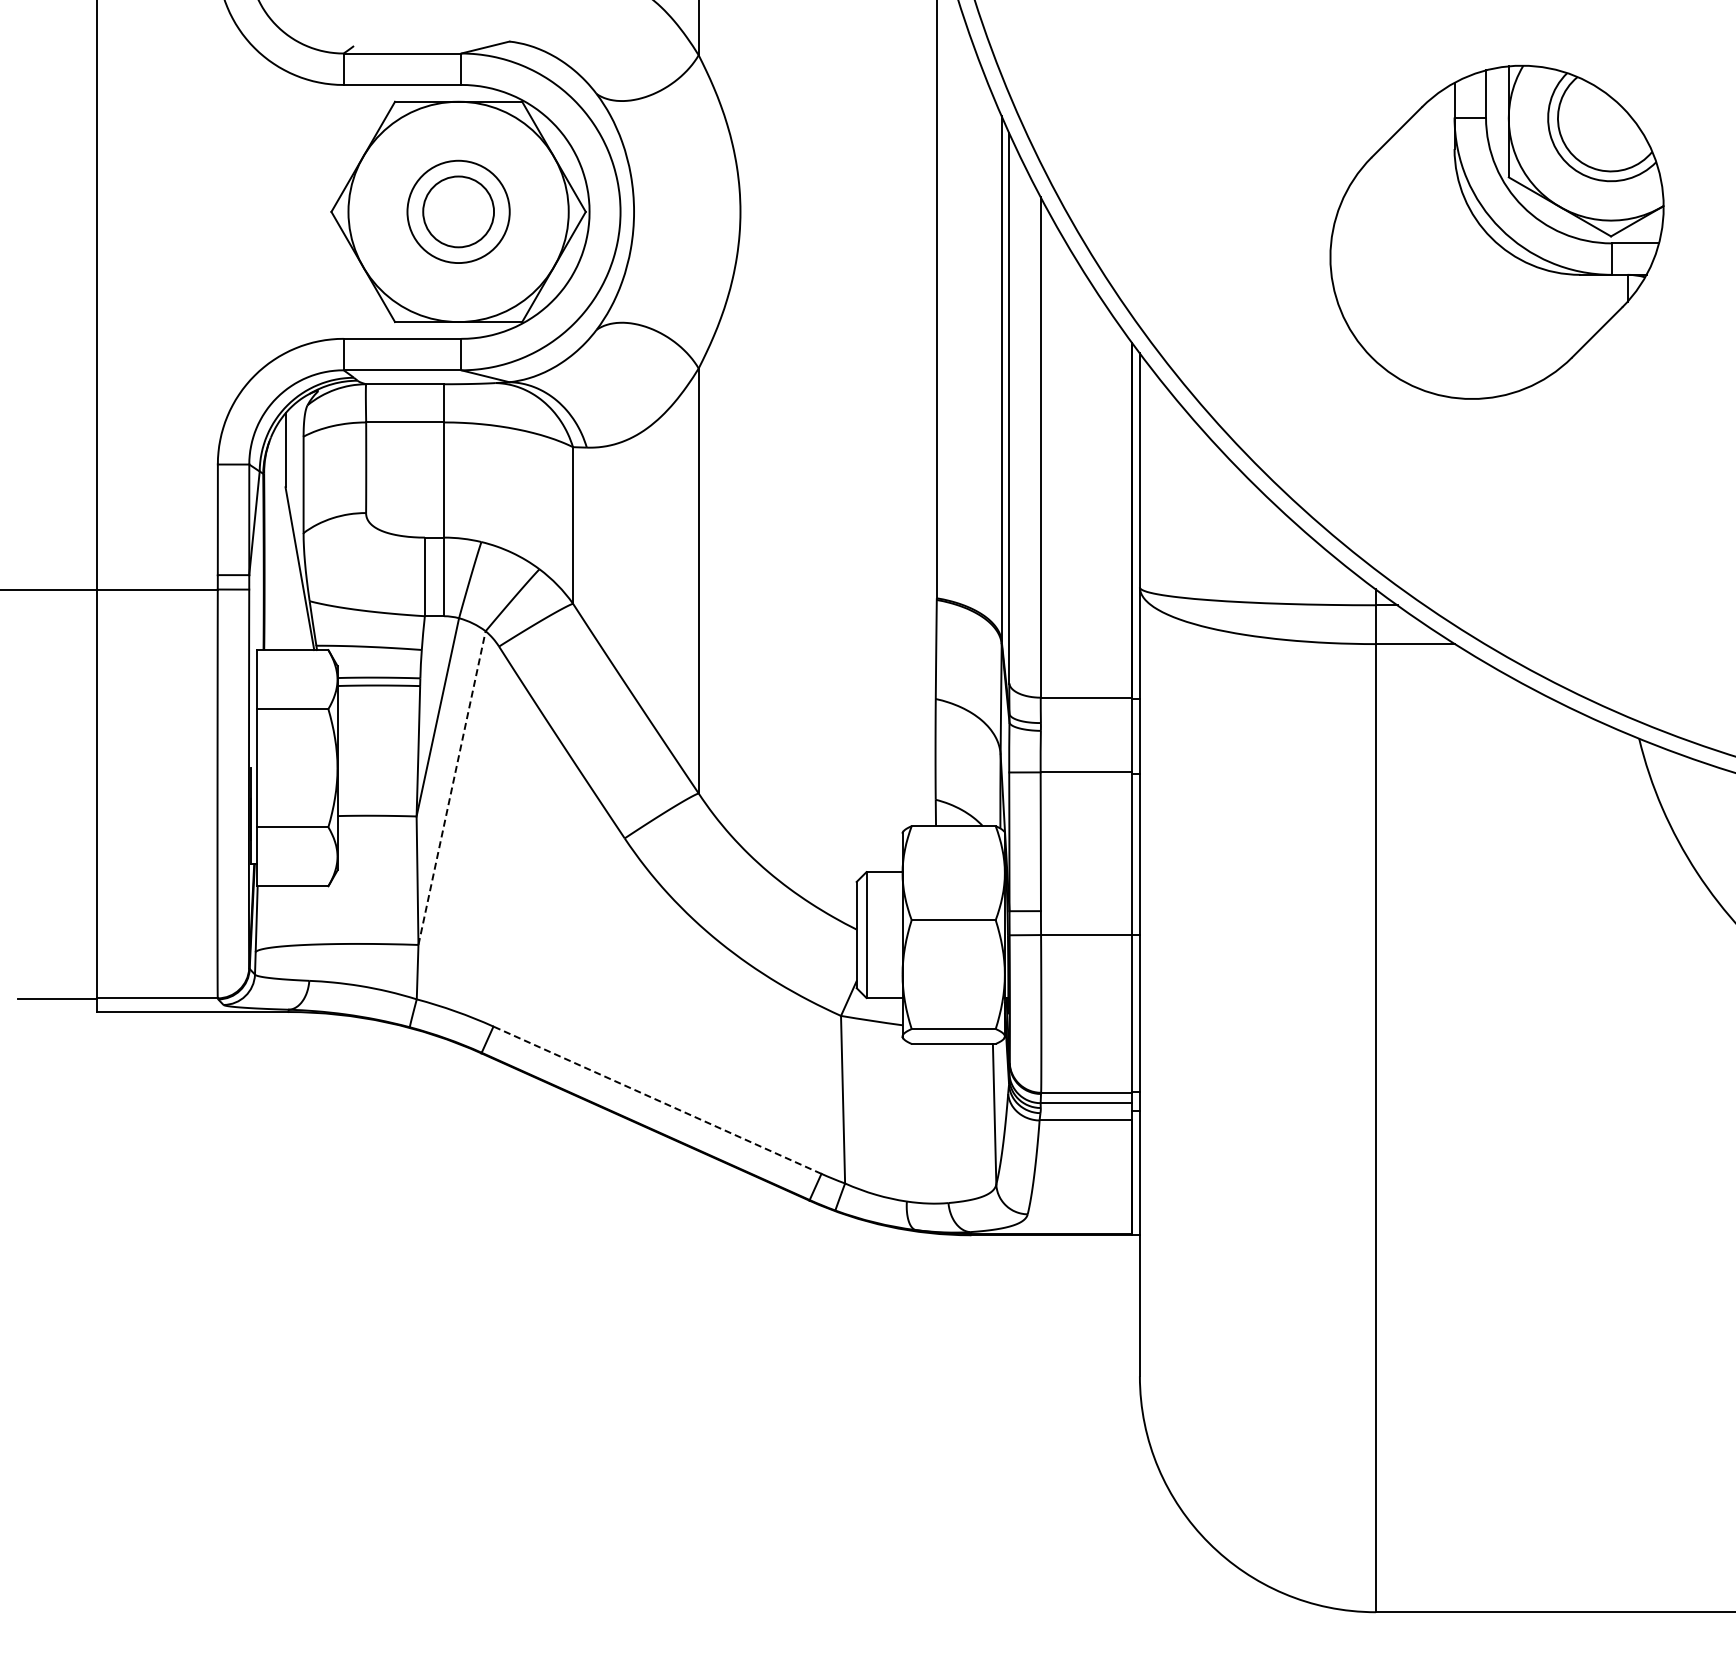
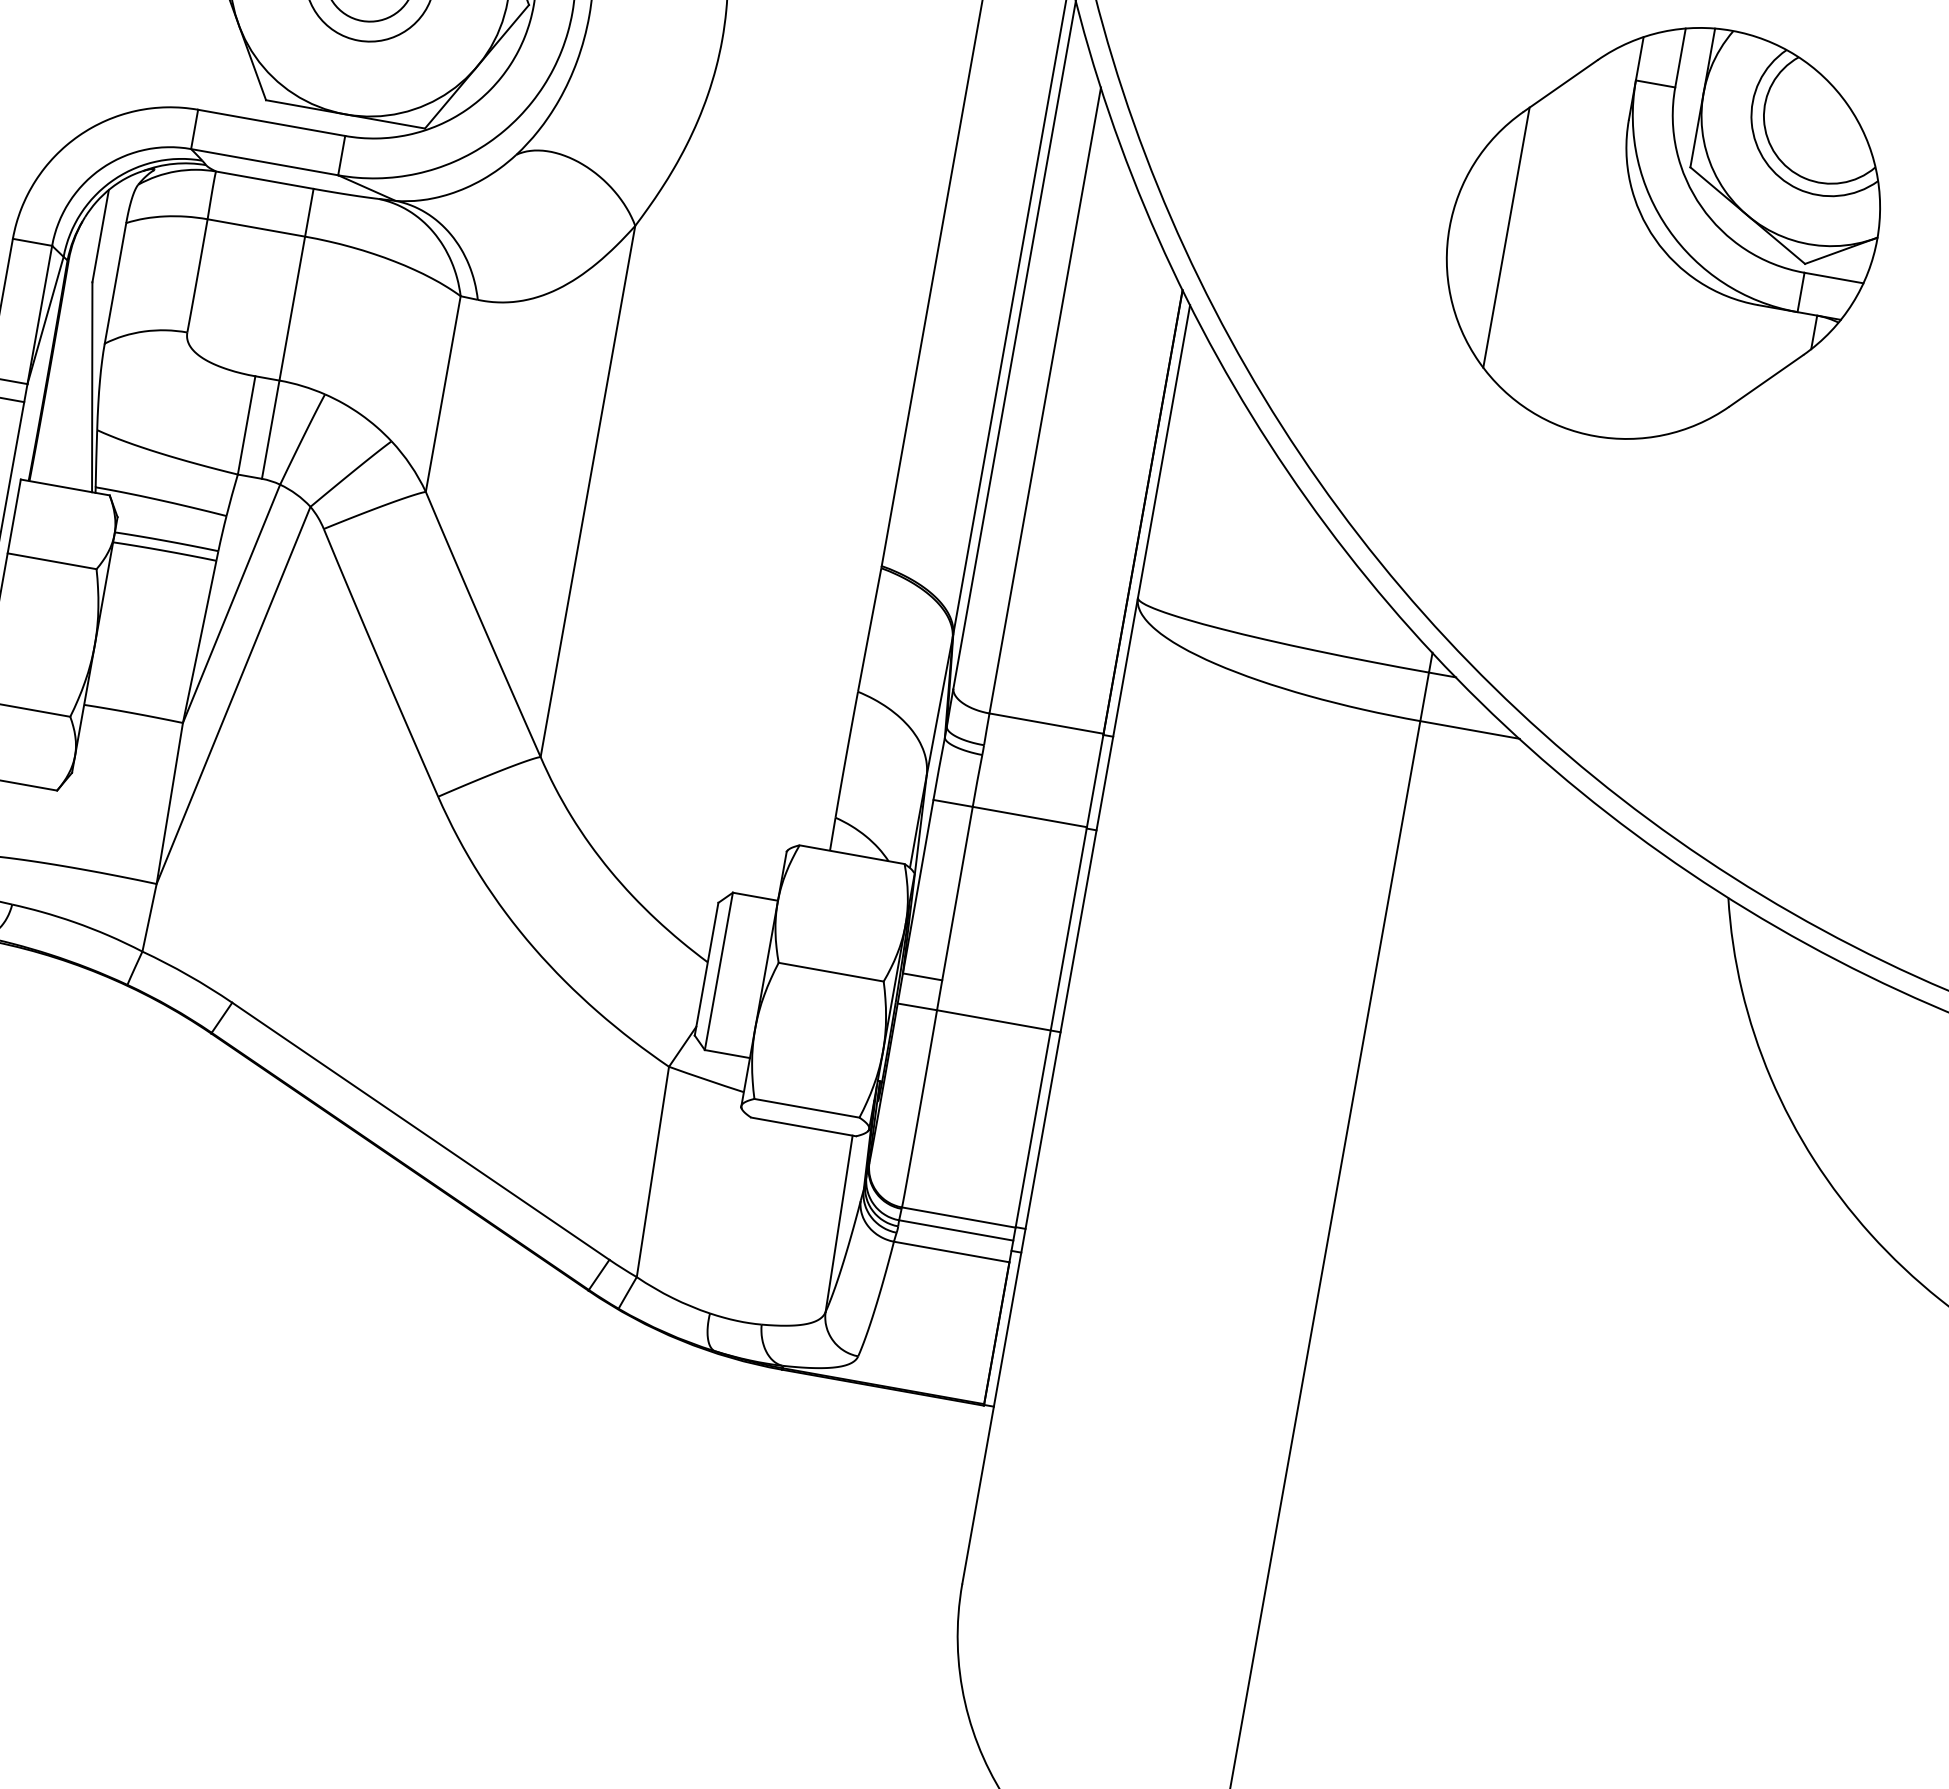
line: (1375, 257) -> (1505, 237), added
line: (452, 787) -> (234, 694), dashed -> solid
line: (657, 1100) -> (420, 1131), dashed -> solid

